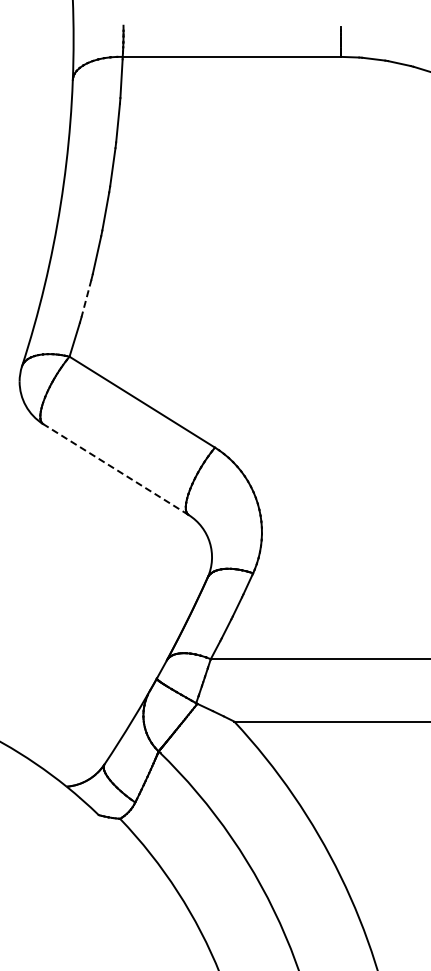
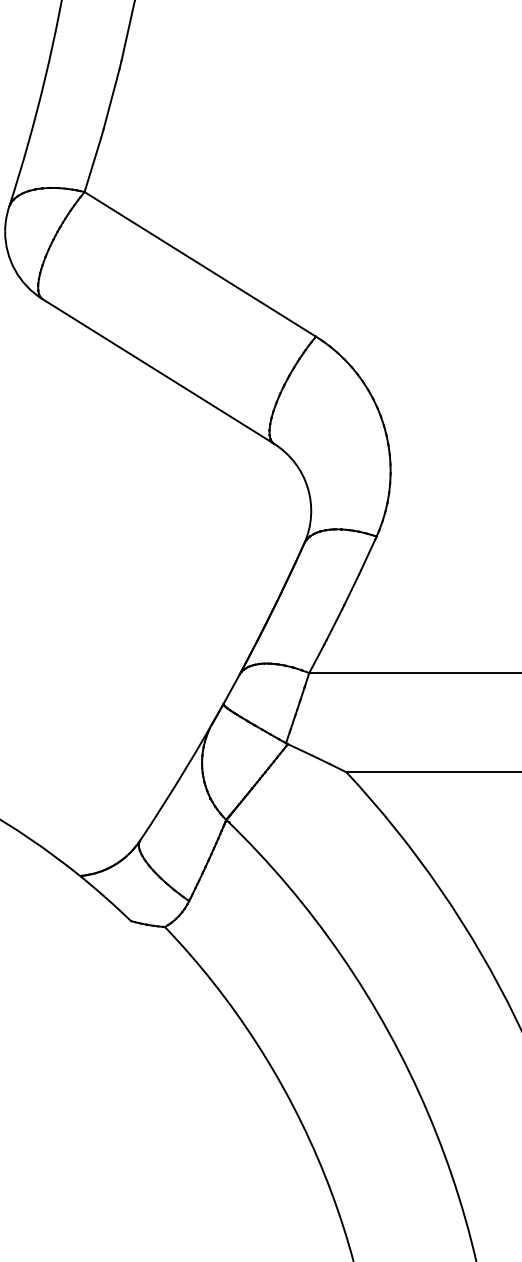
line: (86, 298) -> (111, 99), dashed -> solid
line: (115, 469) -> (157, 371), dashed -> solid

